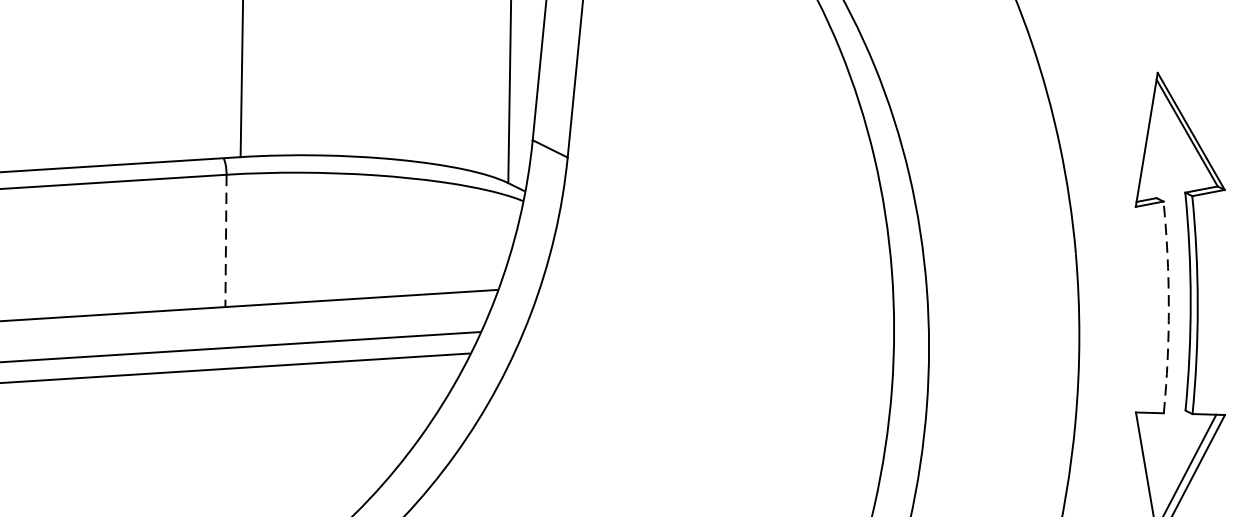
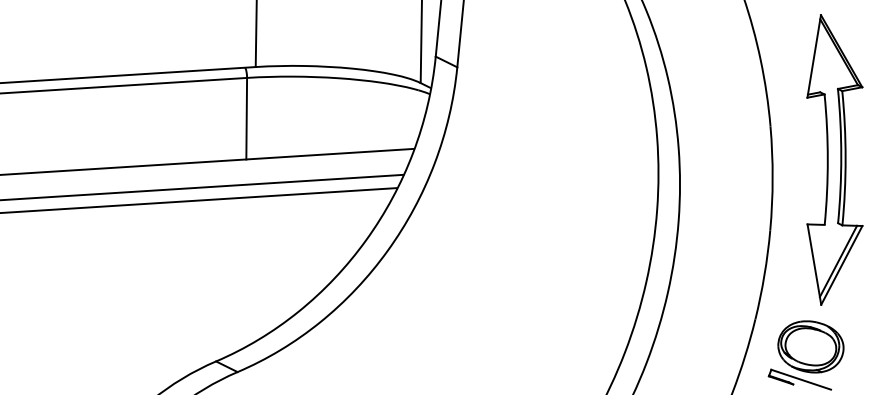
line: (225, 240) -> (246, 118), dashed -> solid
arc: (1168, 307) -> (827, 159), dashed -> solid

